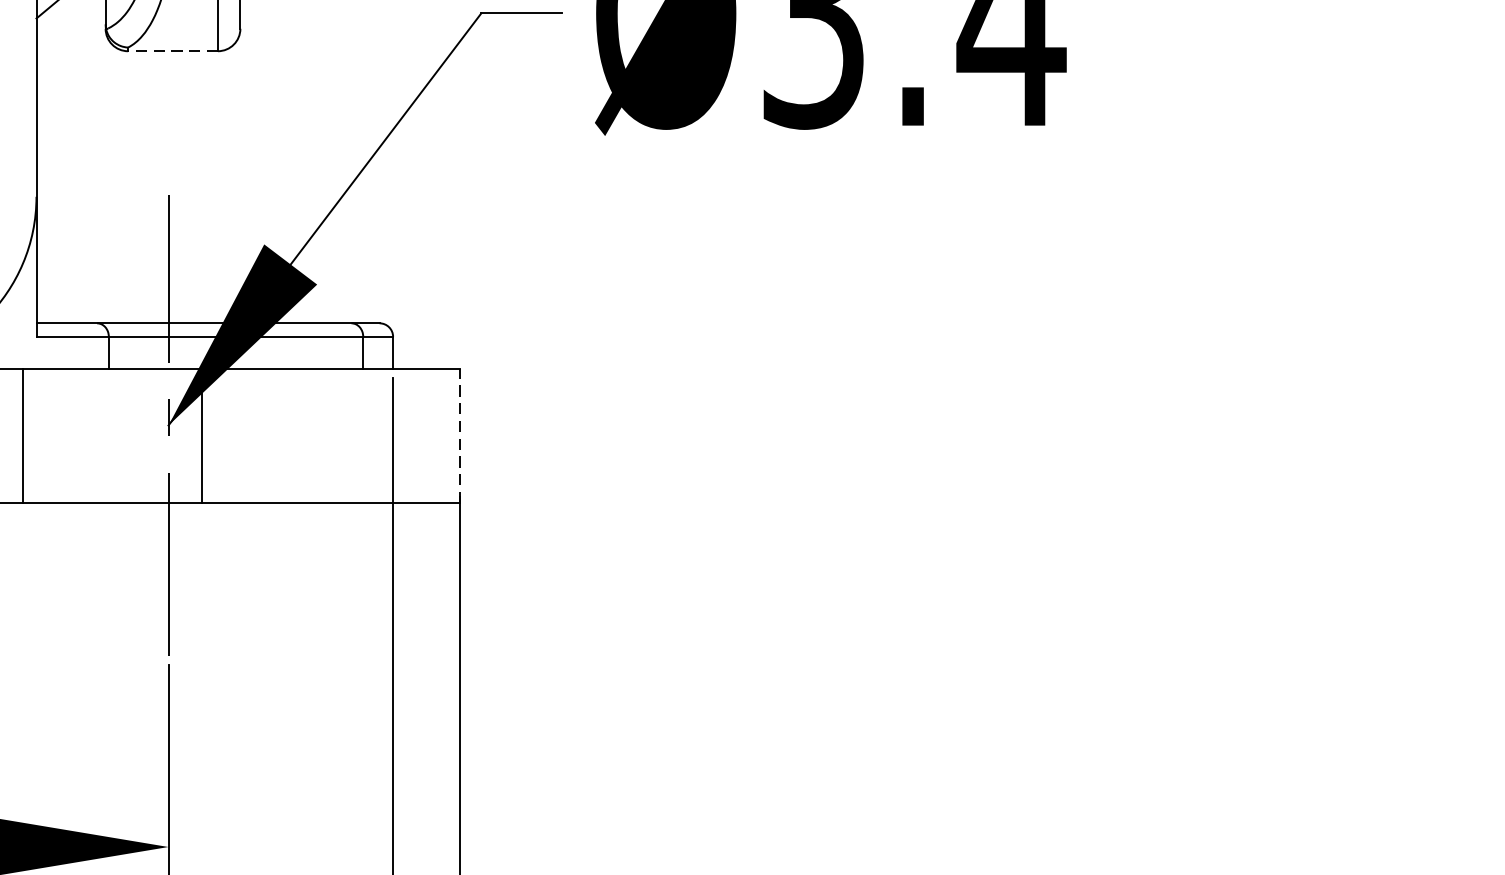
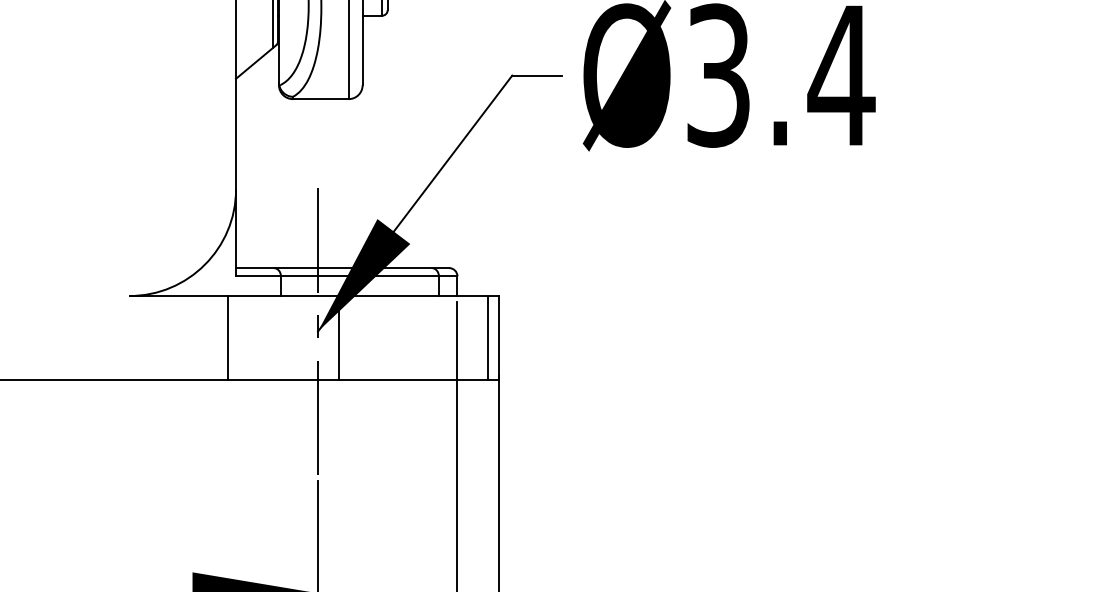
line: (172, 51) -> (320, 99), dashed -> solid
line: (441, 435) -> (487, 337), added
line: (460, 435) -> (499, 337), dashed -> solid

